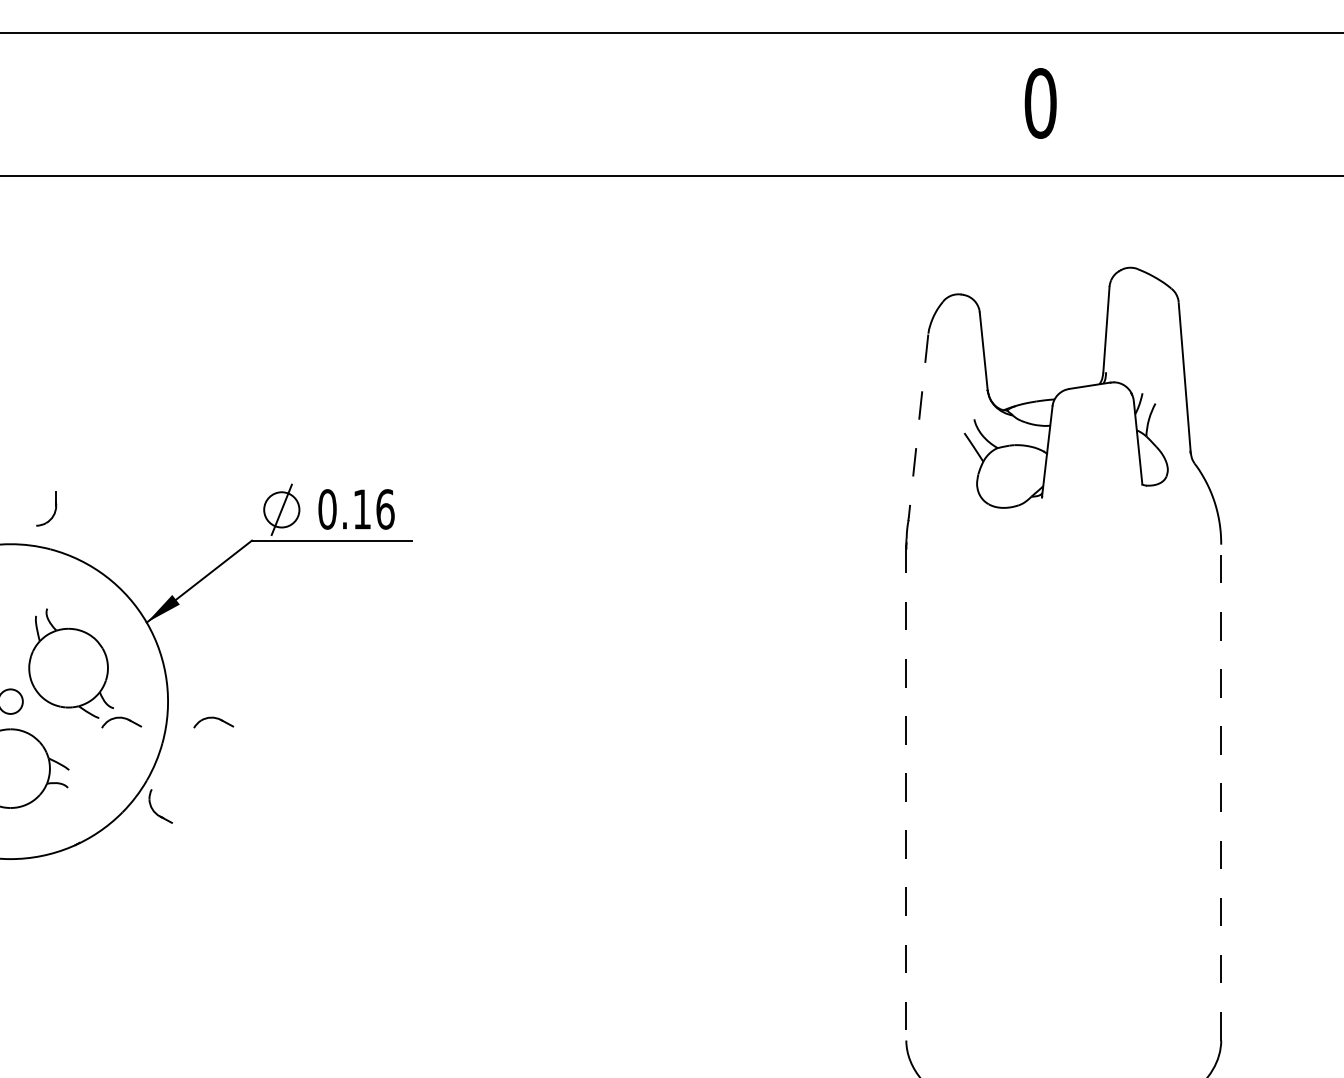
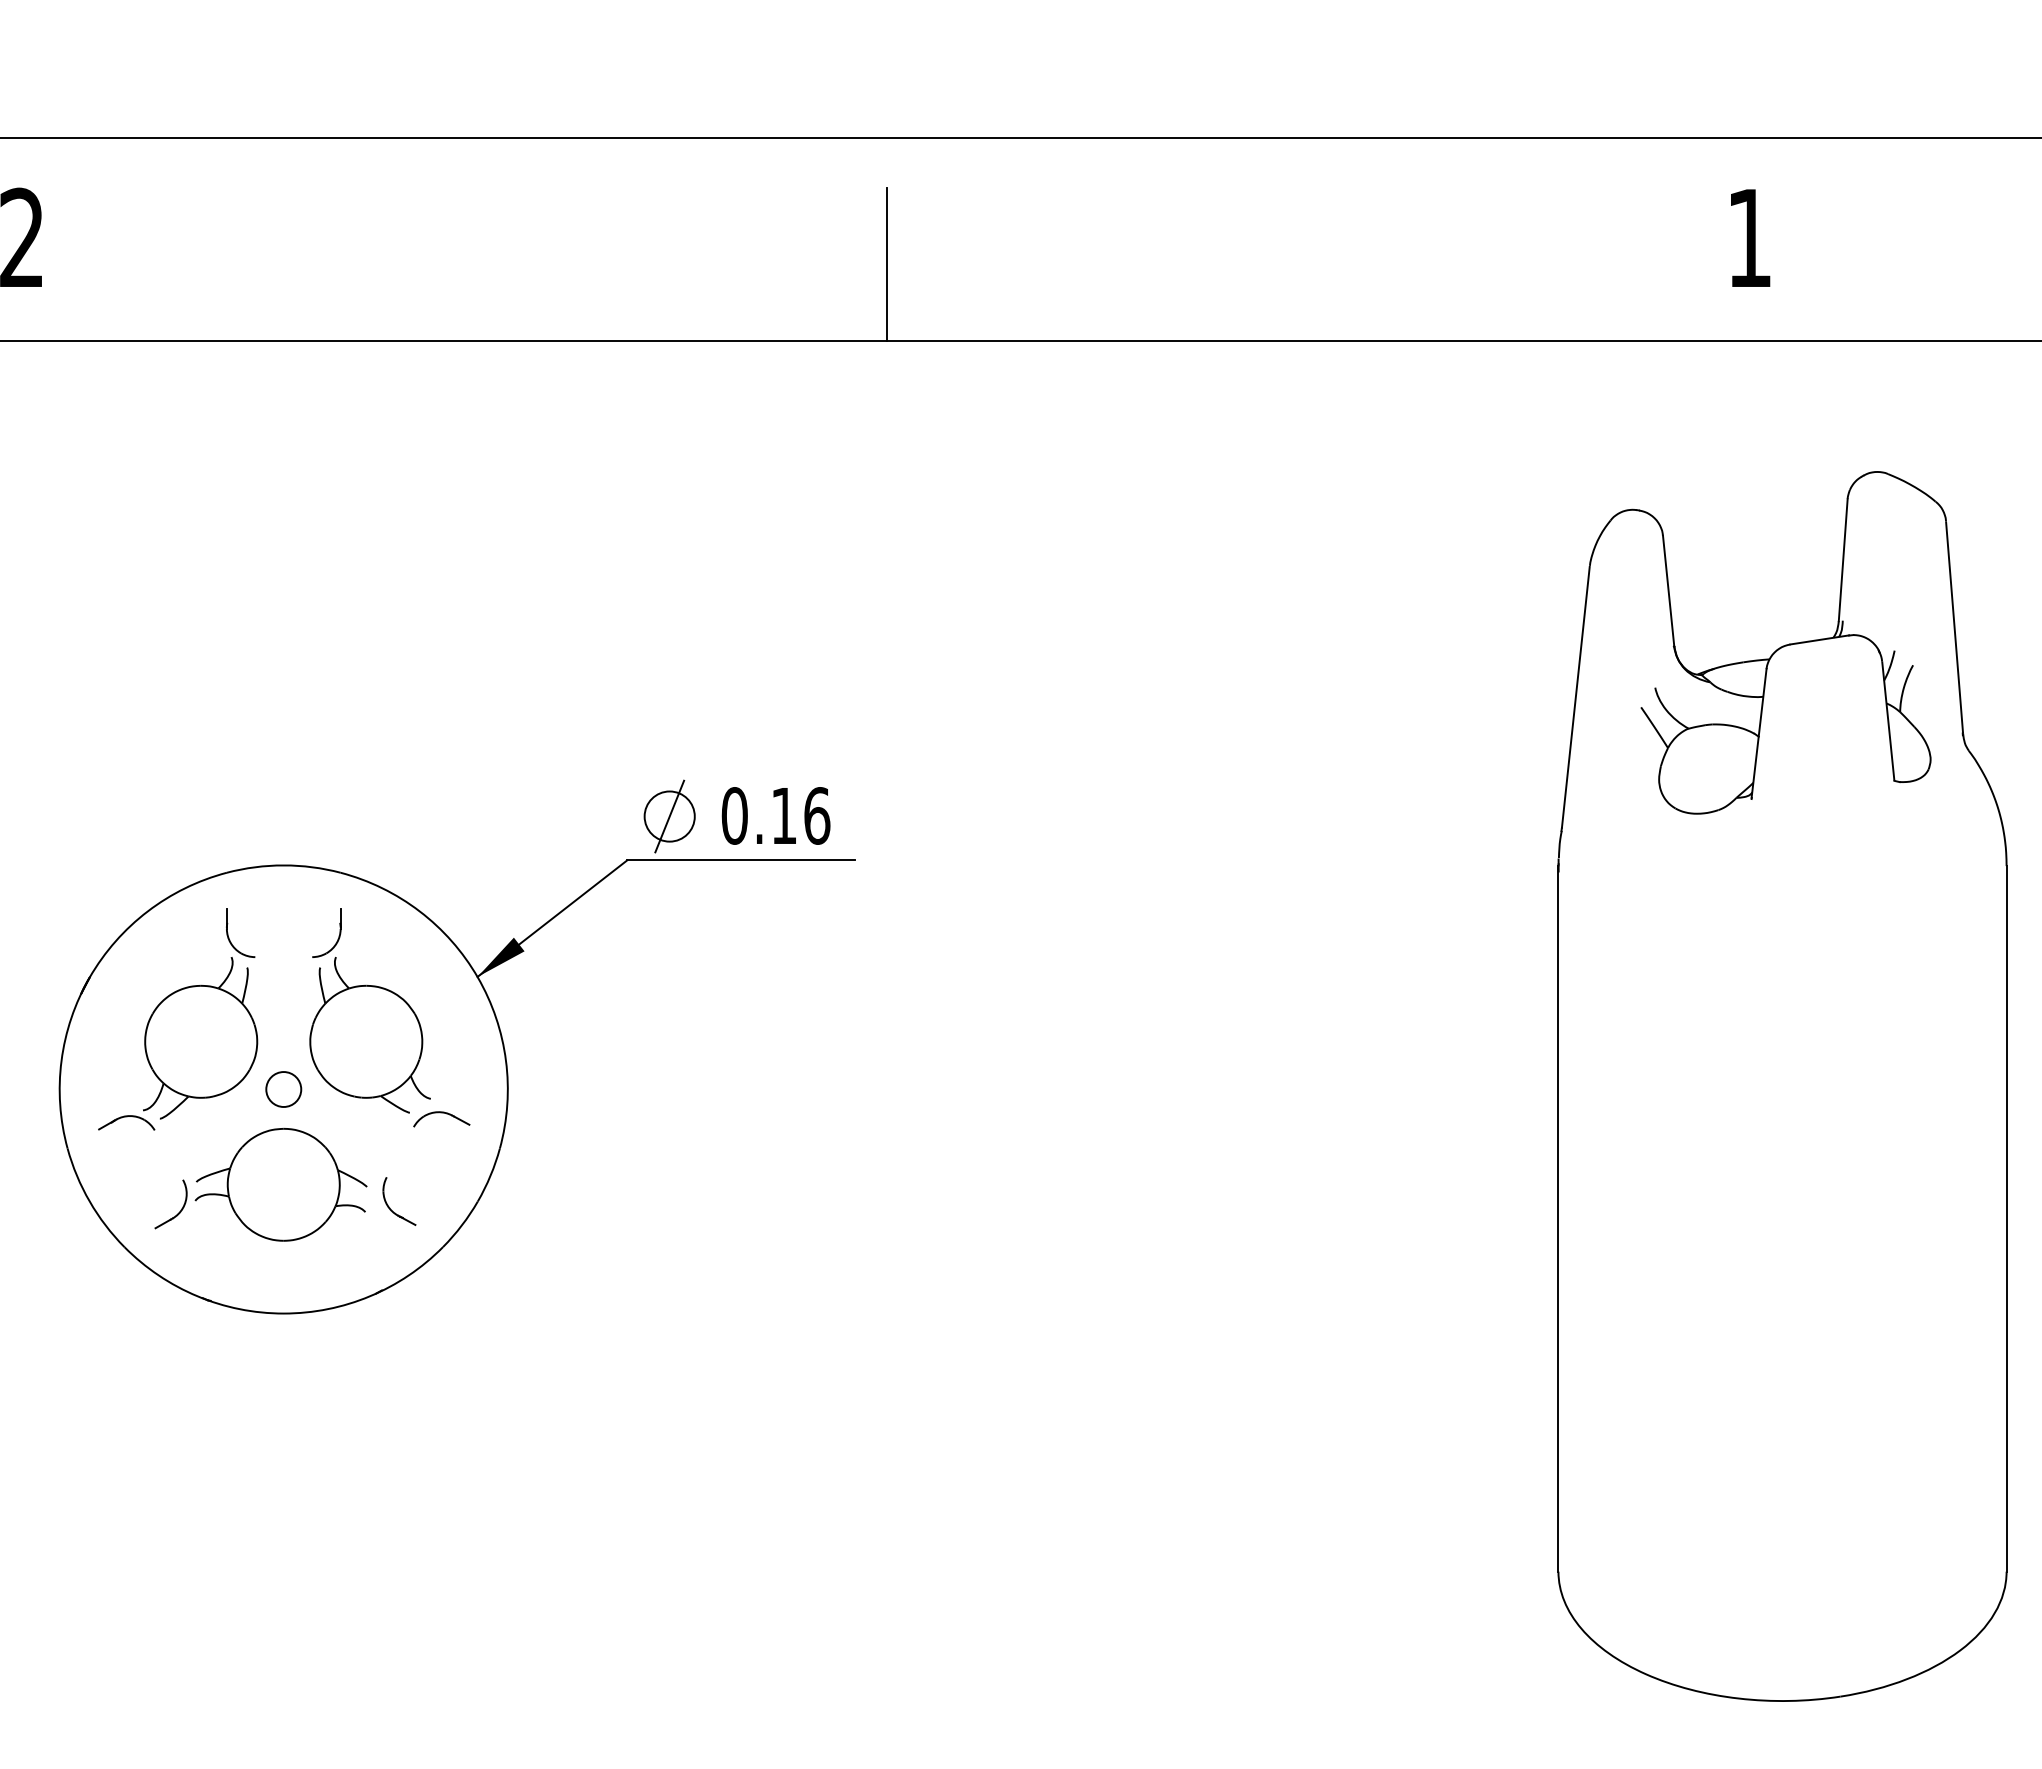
text: (1040, 102) -> (1749, 237), 0 -> 1
line: (434, 121) -> (887, 264), added
line: (918, 426) -> (1575, 697), dashed -> solid
part: (54, 510) -> (338, 935), moved
part: (213, 722) -> (572, 1119), removed
line: (906, 792) -> (1558, 1218), dashed -> solid
line: (1221, 792) -> (2006, 1218), dashed -> solid
part: (154, 810) -> (390, 1207), moved

